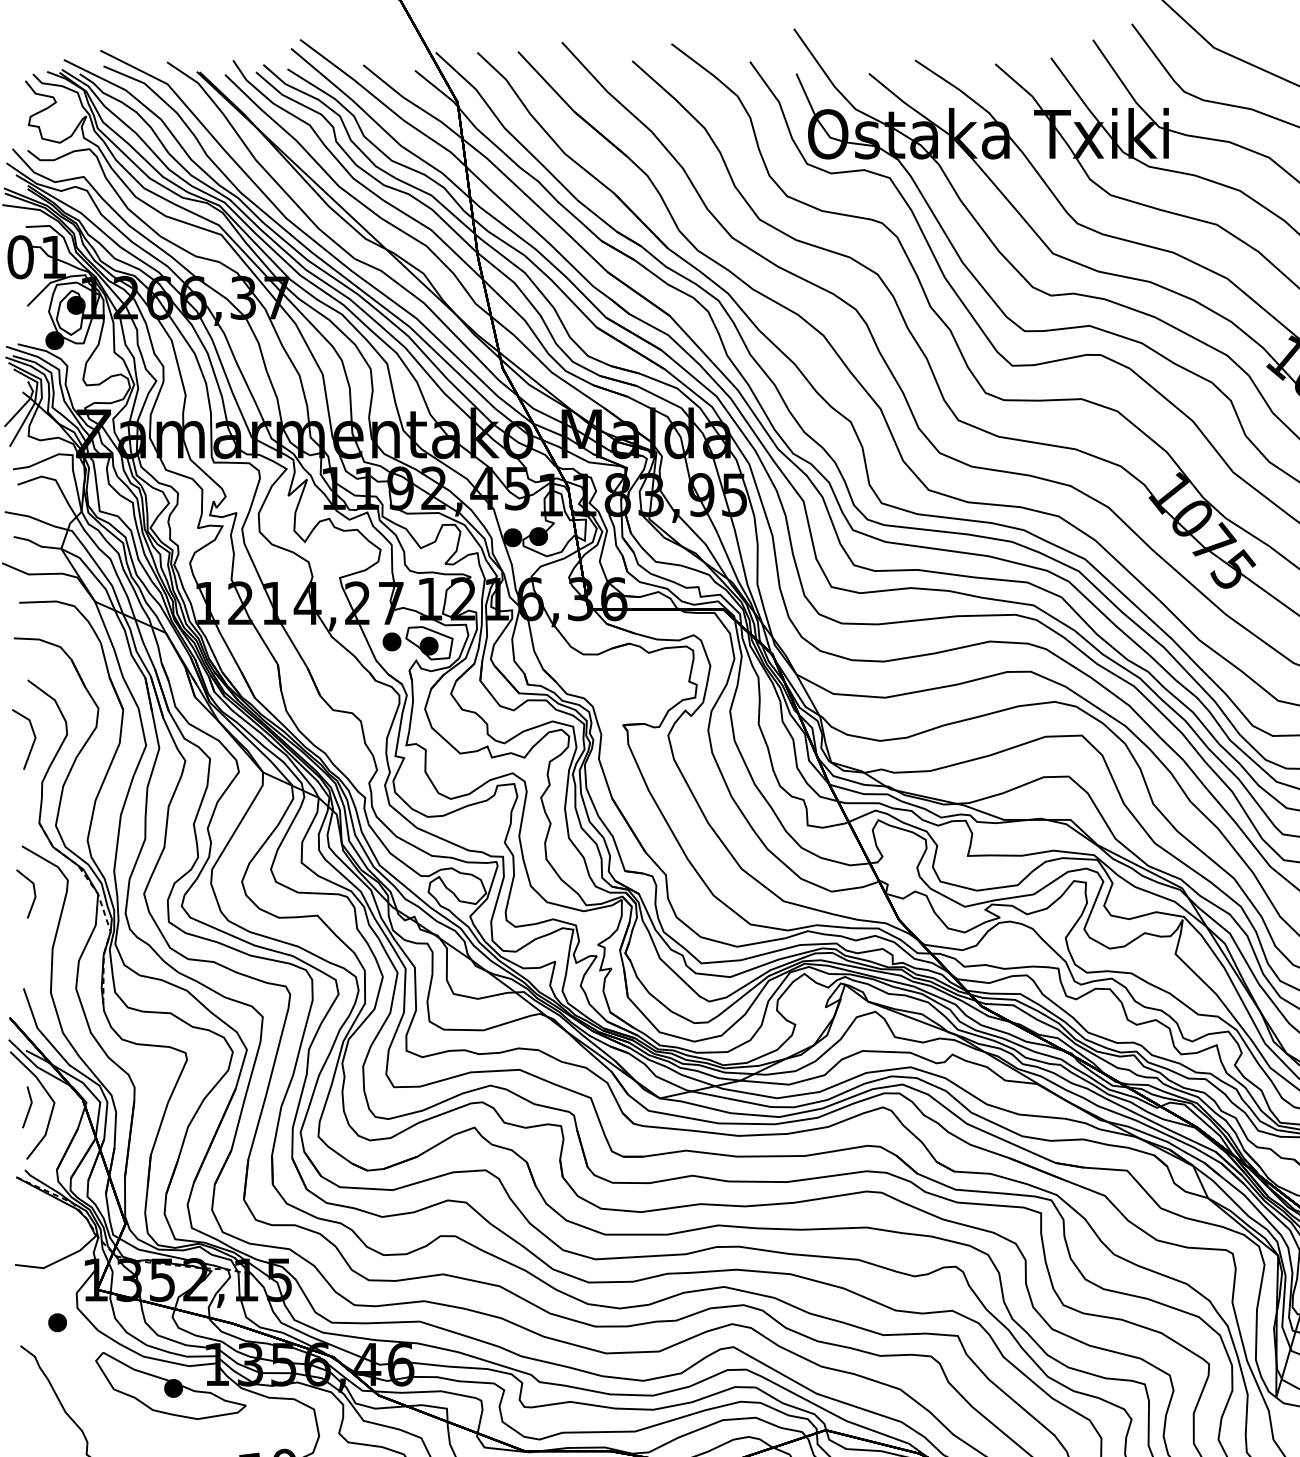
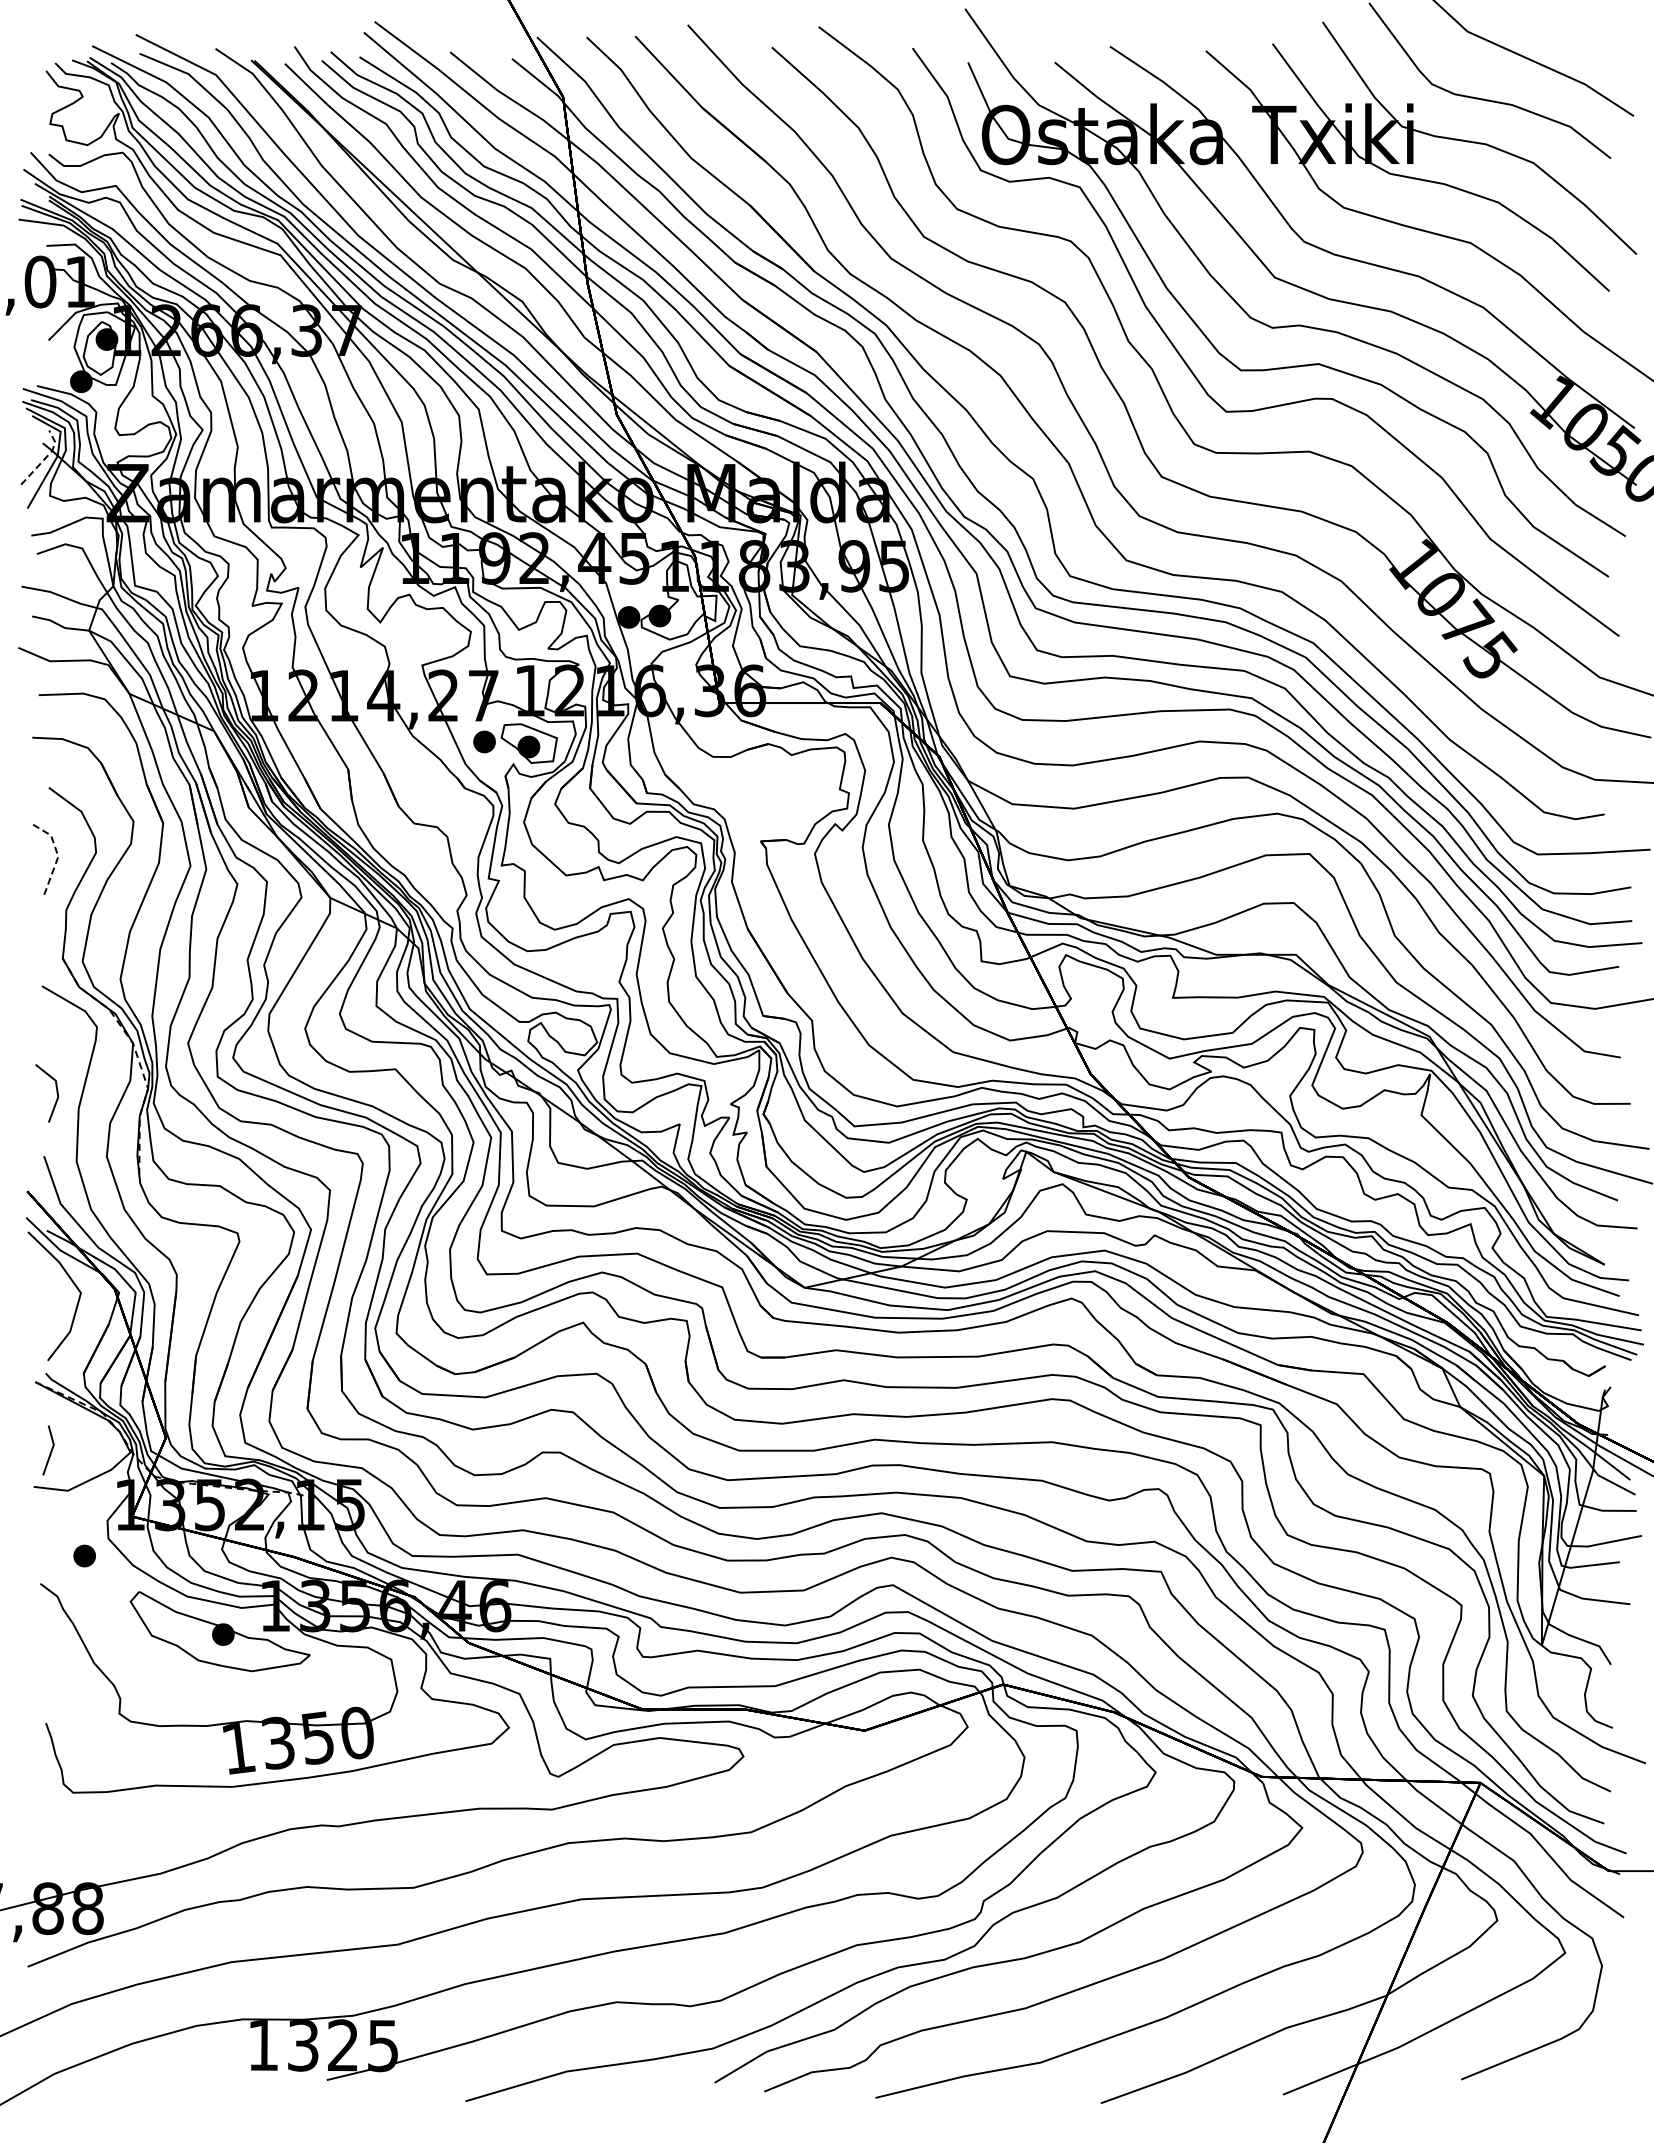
line: (24, 404) -> (45, 458), solid -> dashed
line: (34, 735) -> (57, 853), solid -> dashed
line: (34, 894) -> (56, 1093), moved
line: (29, 1107) -> (50, 1450), moved

